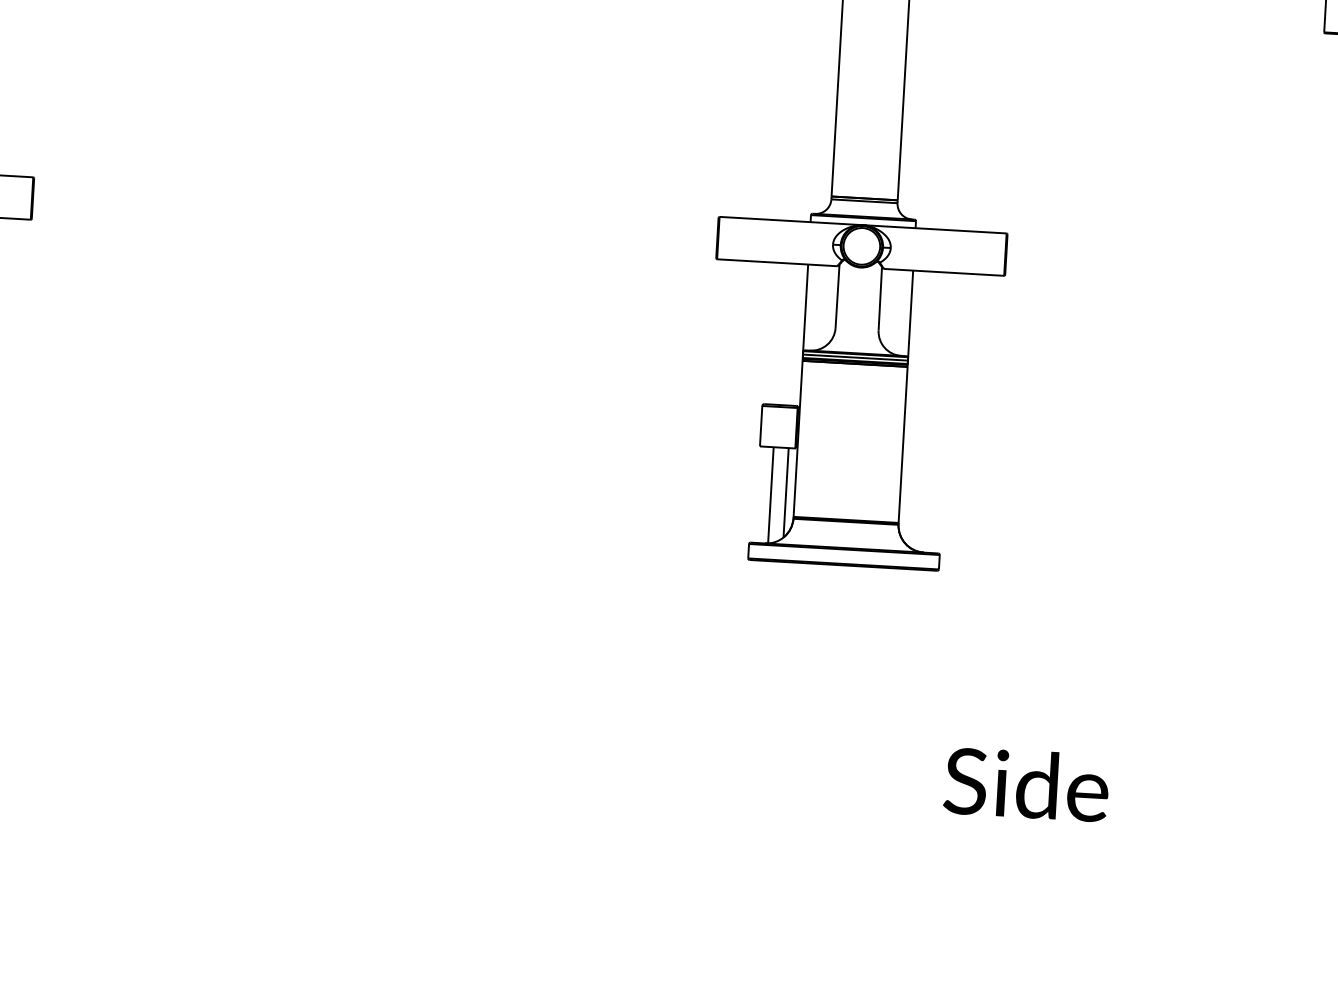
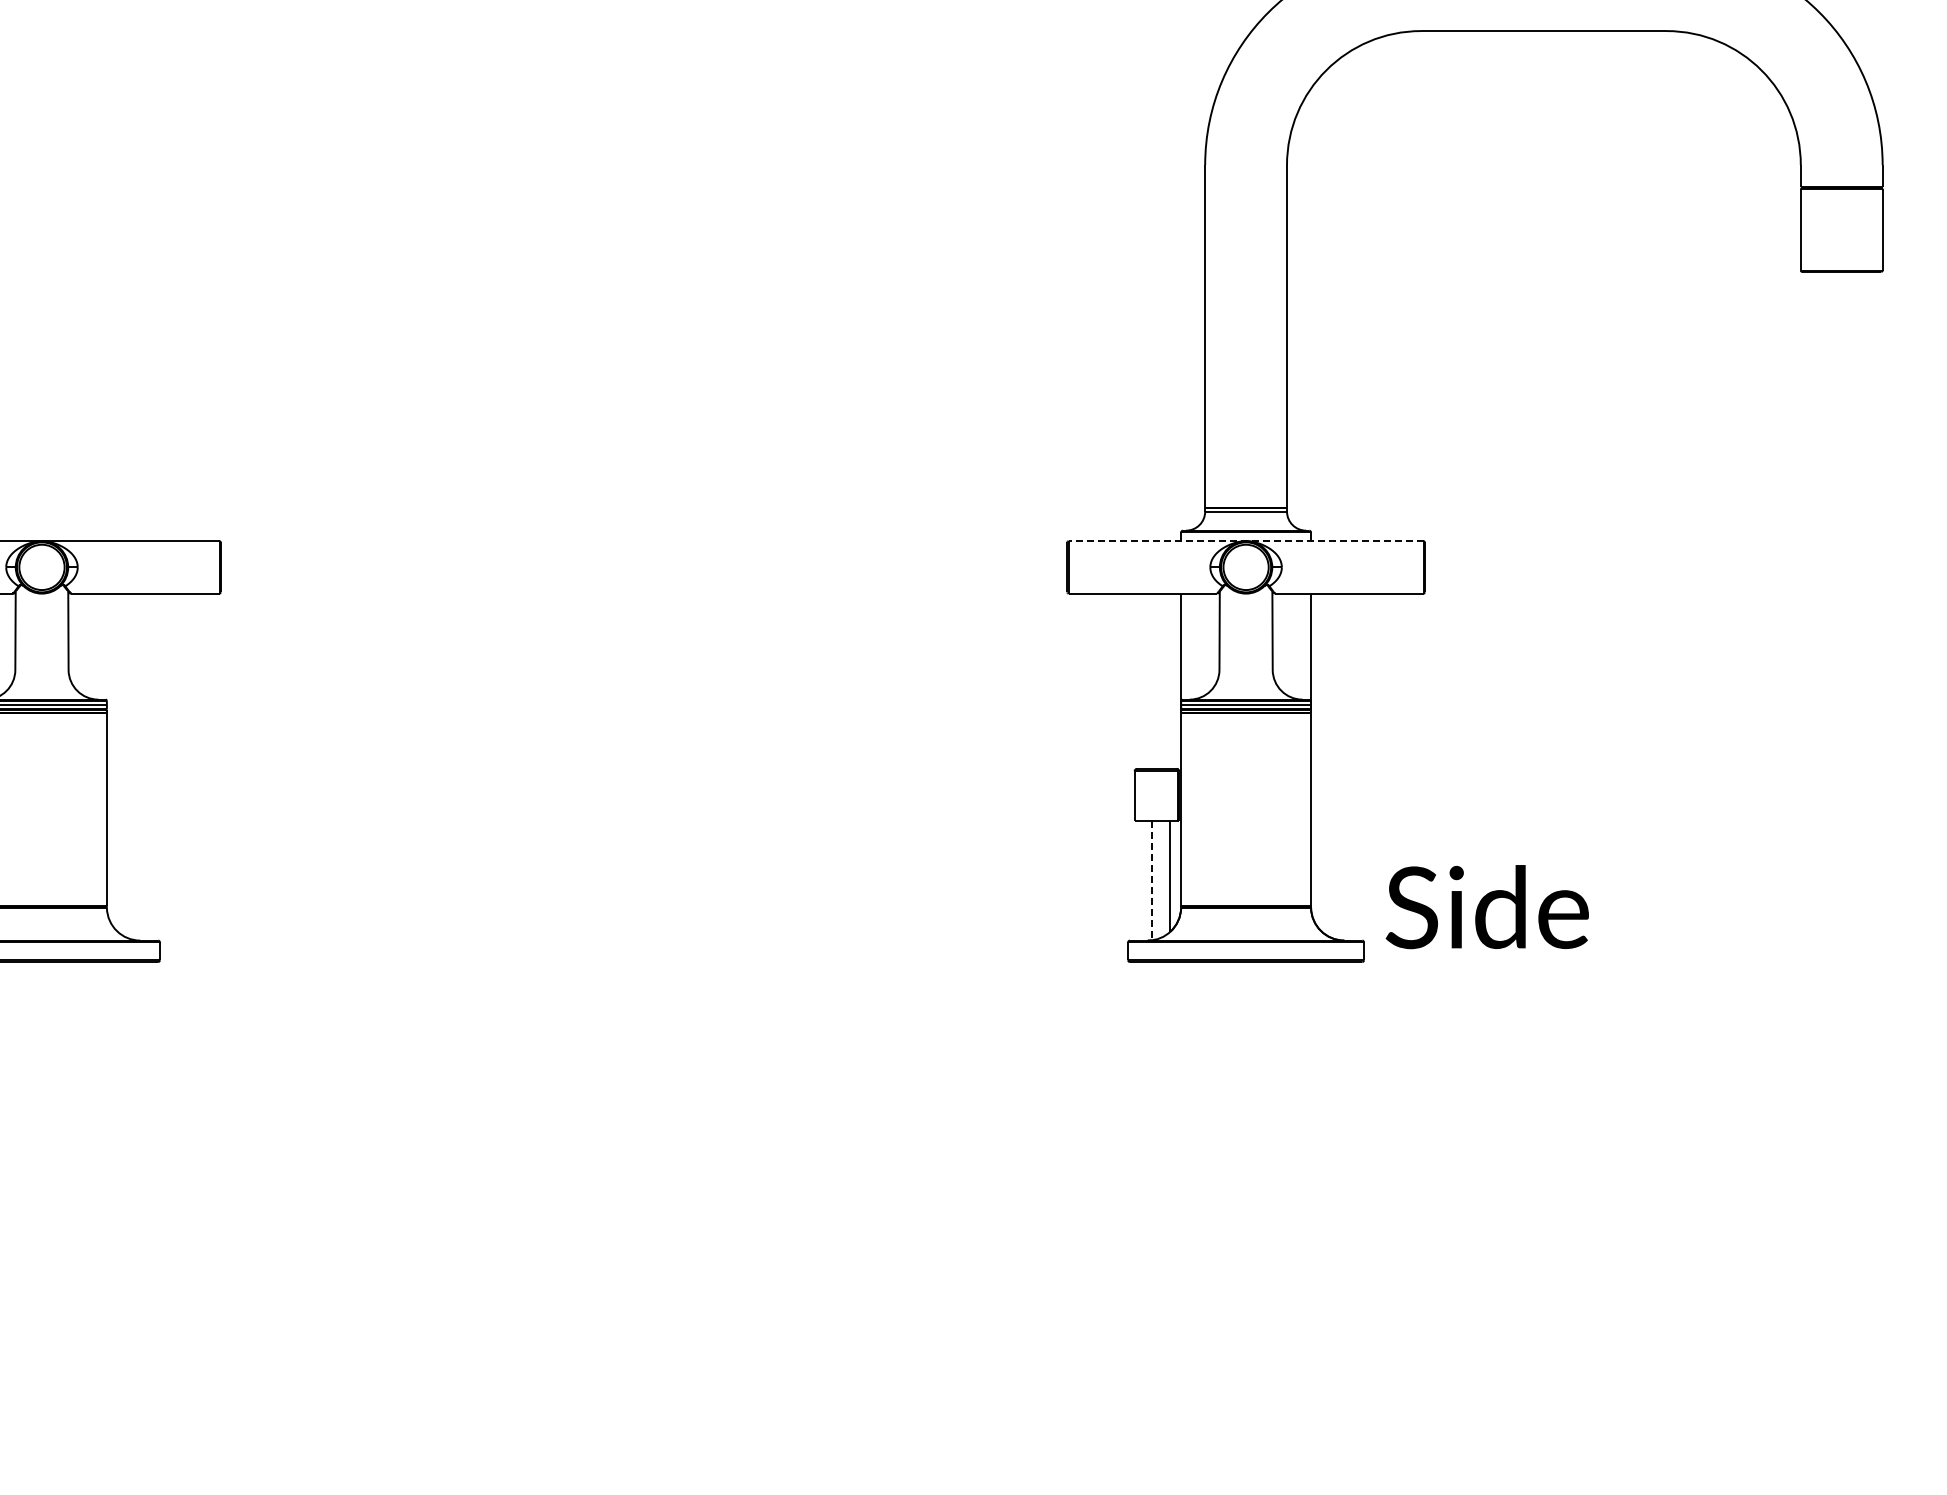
line: (863, 225) -> (1246, 541), solid -> dashed
line: (770, 495) -> (1151, 880), solid -> dashed
text: (1025, 784) -> (1486, 907), moved

